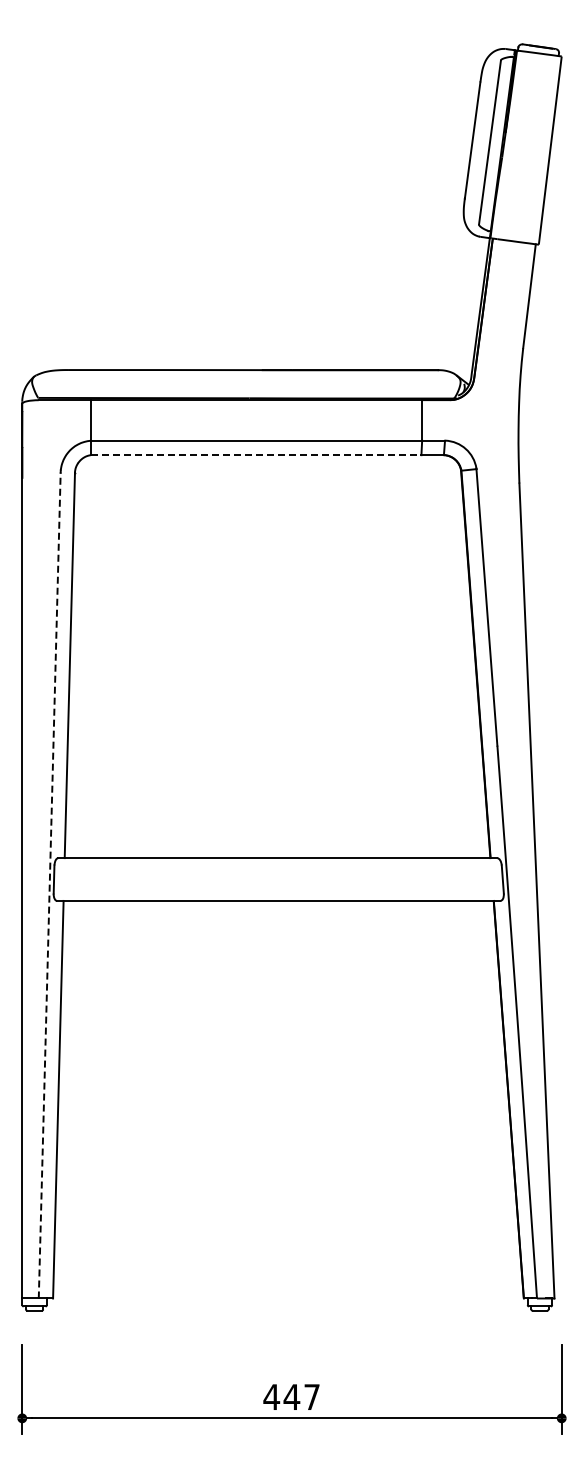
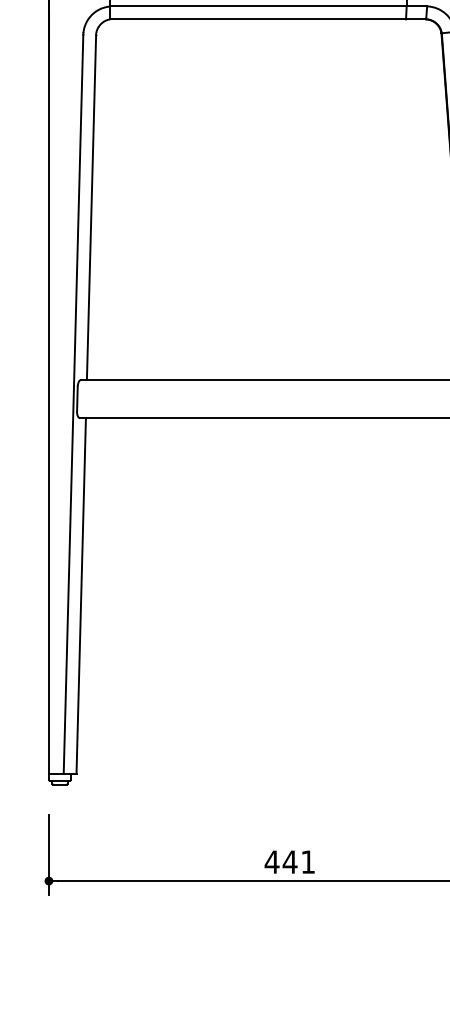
line: (256, 455) -> (258, 19), dashed -> solid
line: (49, 885) -> (73, 404), dashed -> solid
text: (311, 1396) -> (307, 861), 447 -> 441

